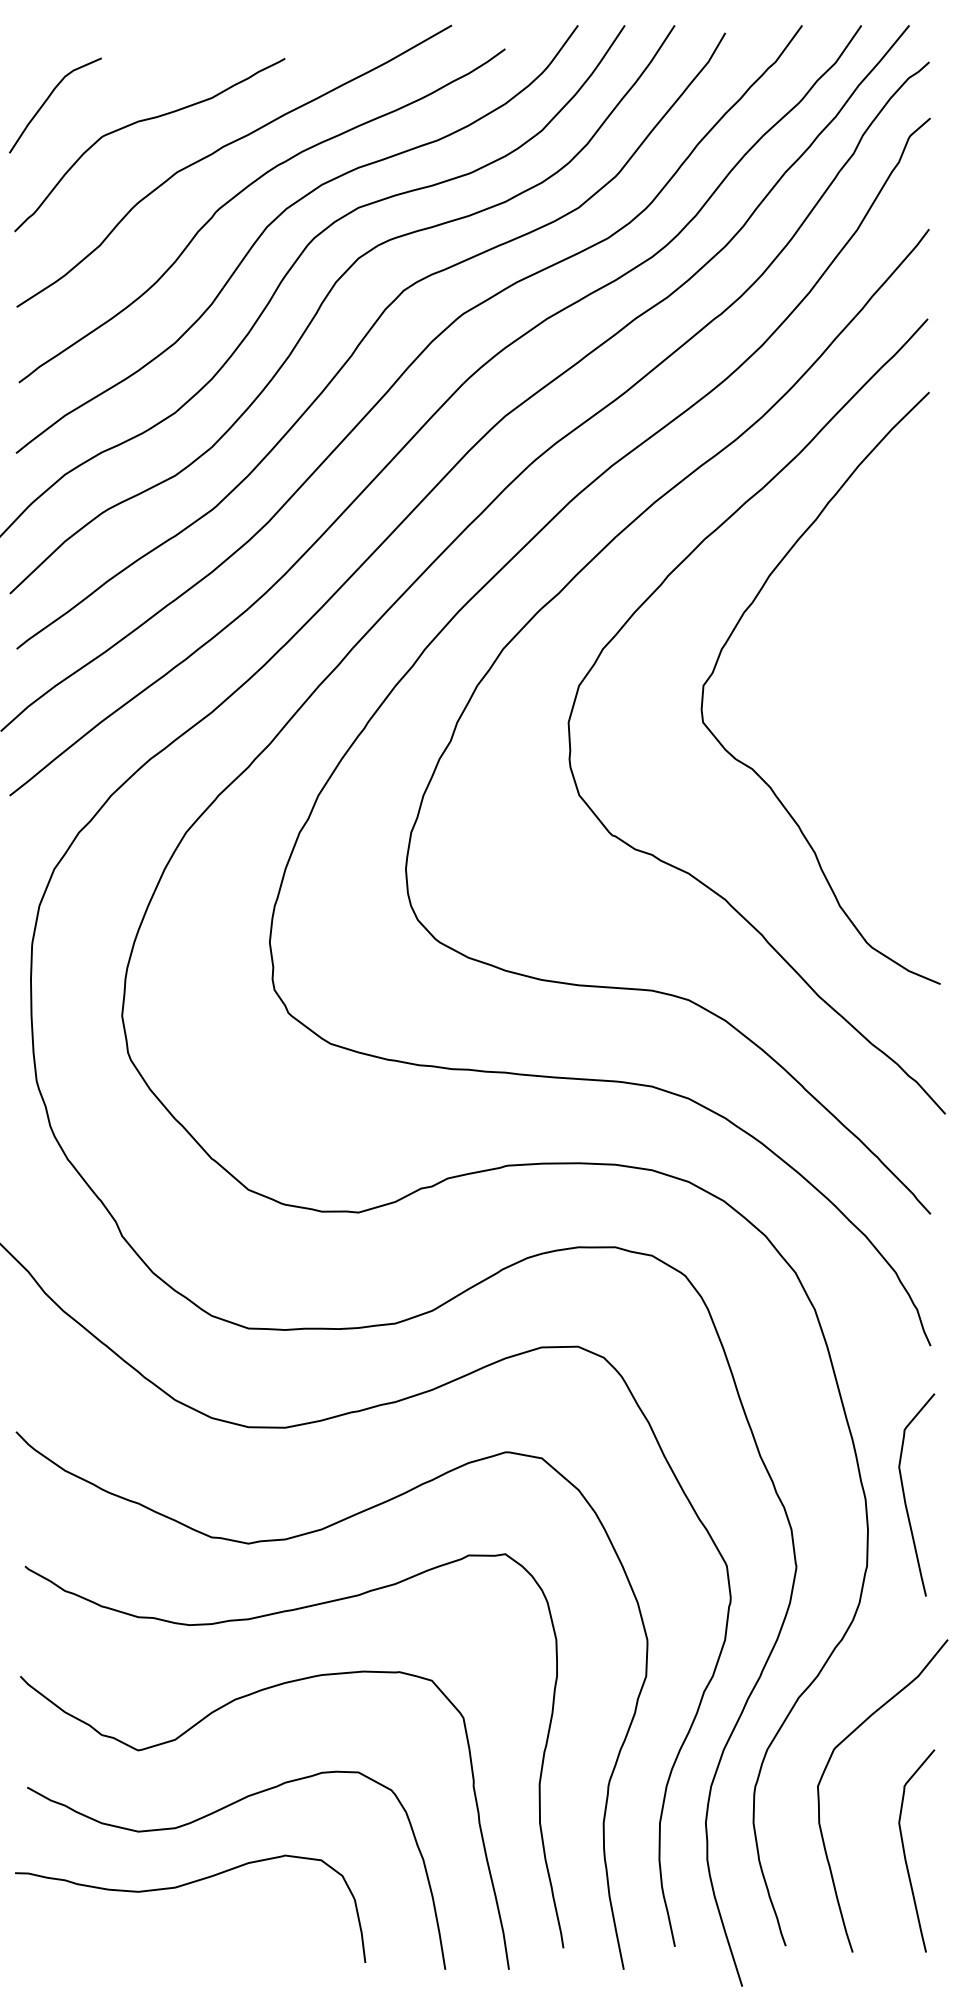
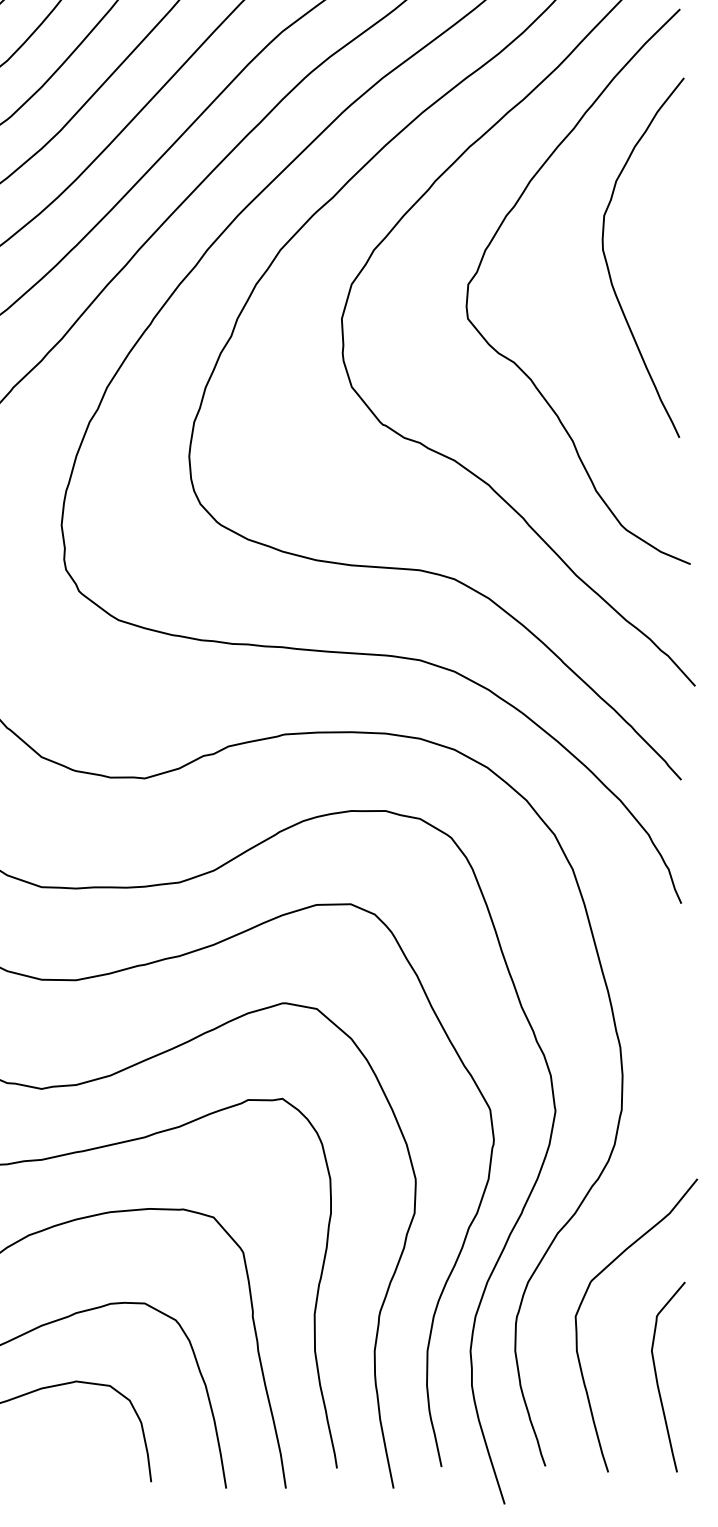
curve: (853, 668) -> (609, 268), added
curve: (905, 1496) -> (657, 1044), removed

